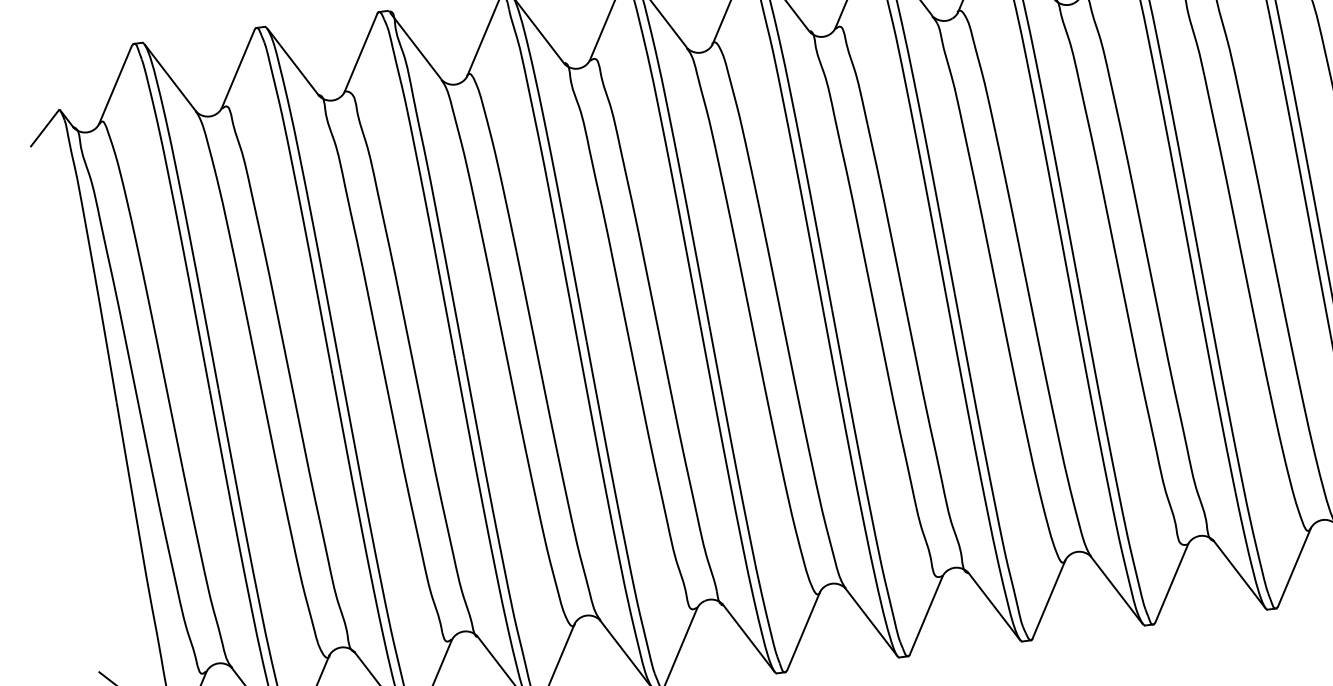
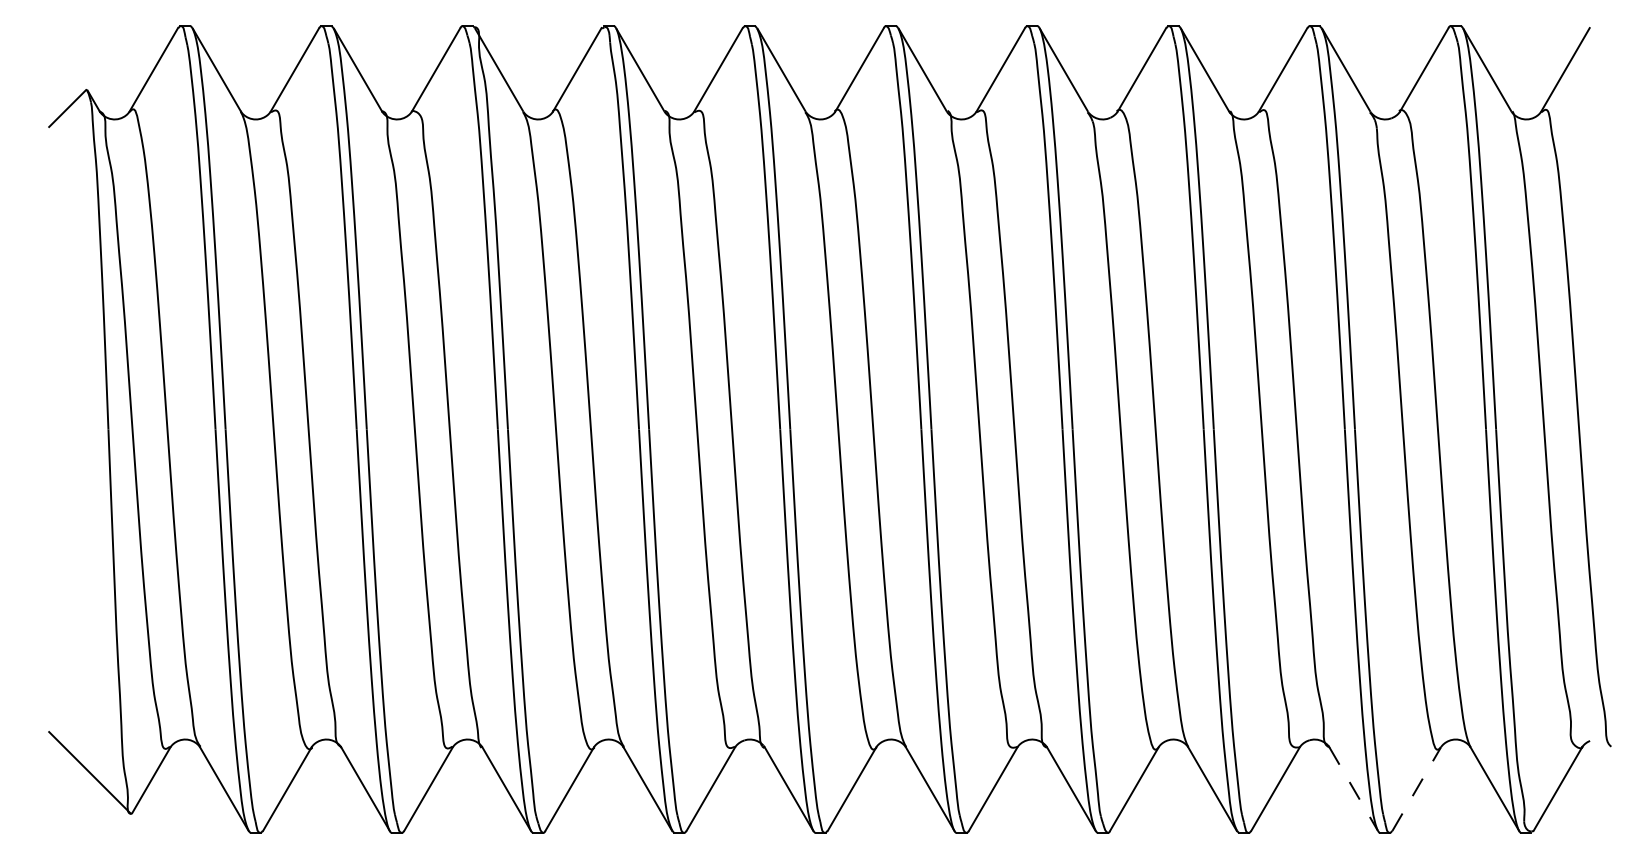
line: (1294, 566) -> (1416, 788), solid -> dashed
line: (1239, 574) -> (1353, 789), solid -> dashed

